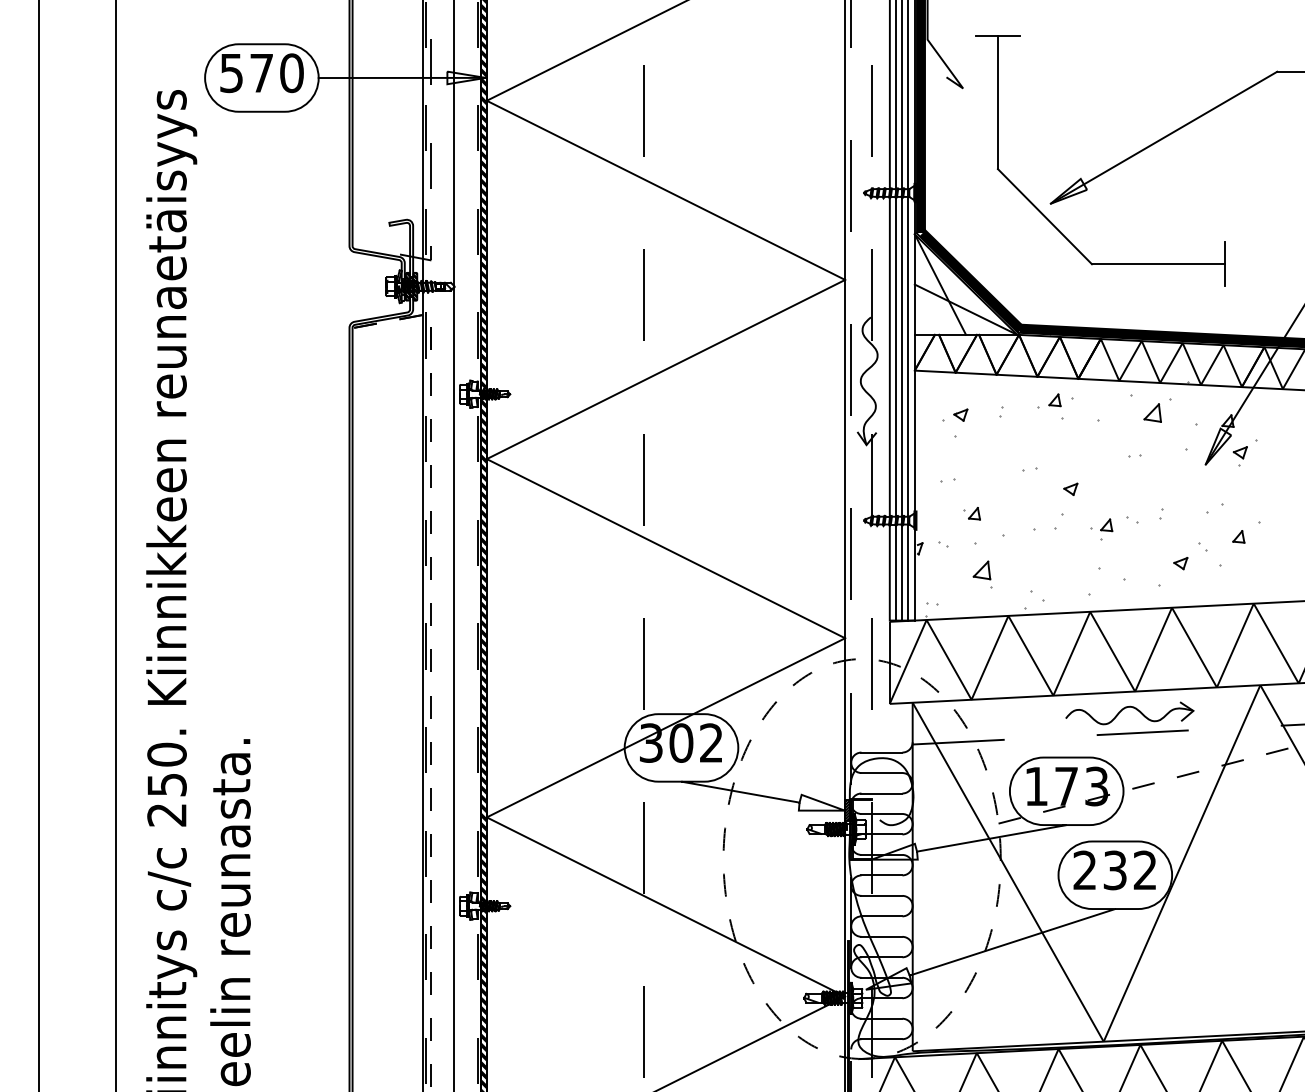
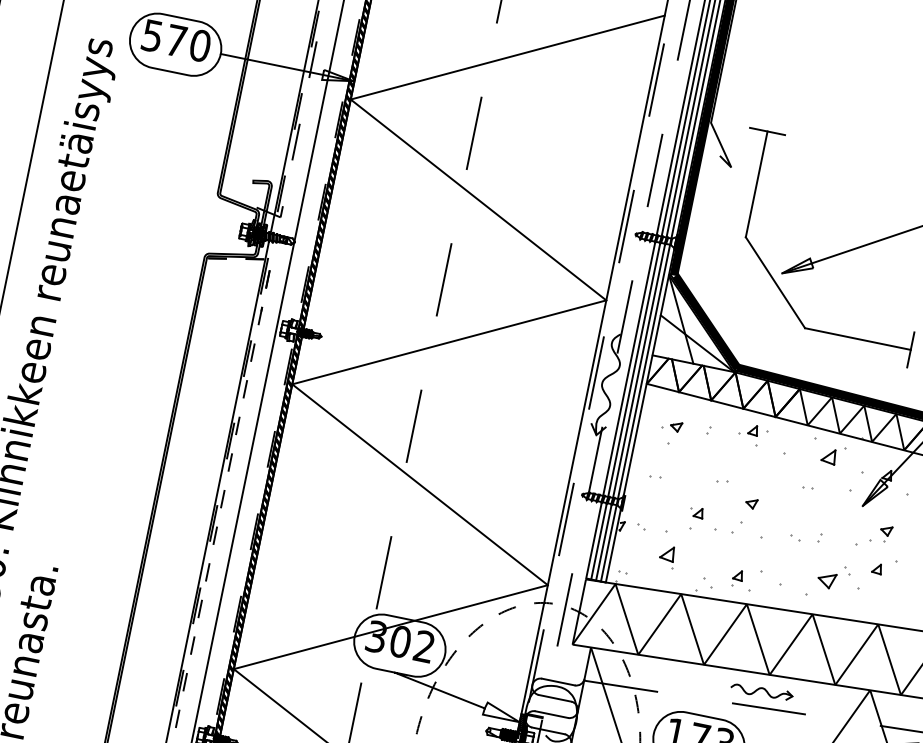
part: (1239, 456) -> (885, 533), moved
part: (971, 513) -> (696, 512), moved
part: (1106, 529) -> (737, 578), moved
part: (1180, 563) -> (826, 580), size x1.6
part: (1129, 713) -> (761, 691), size x0.6

